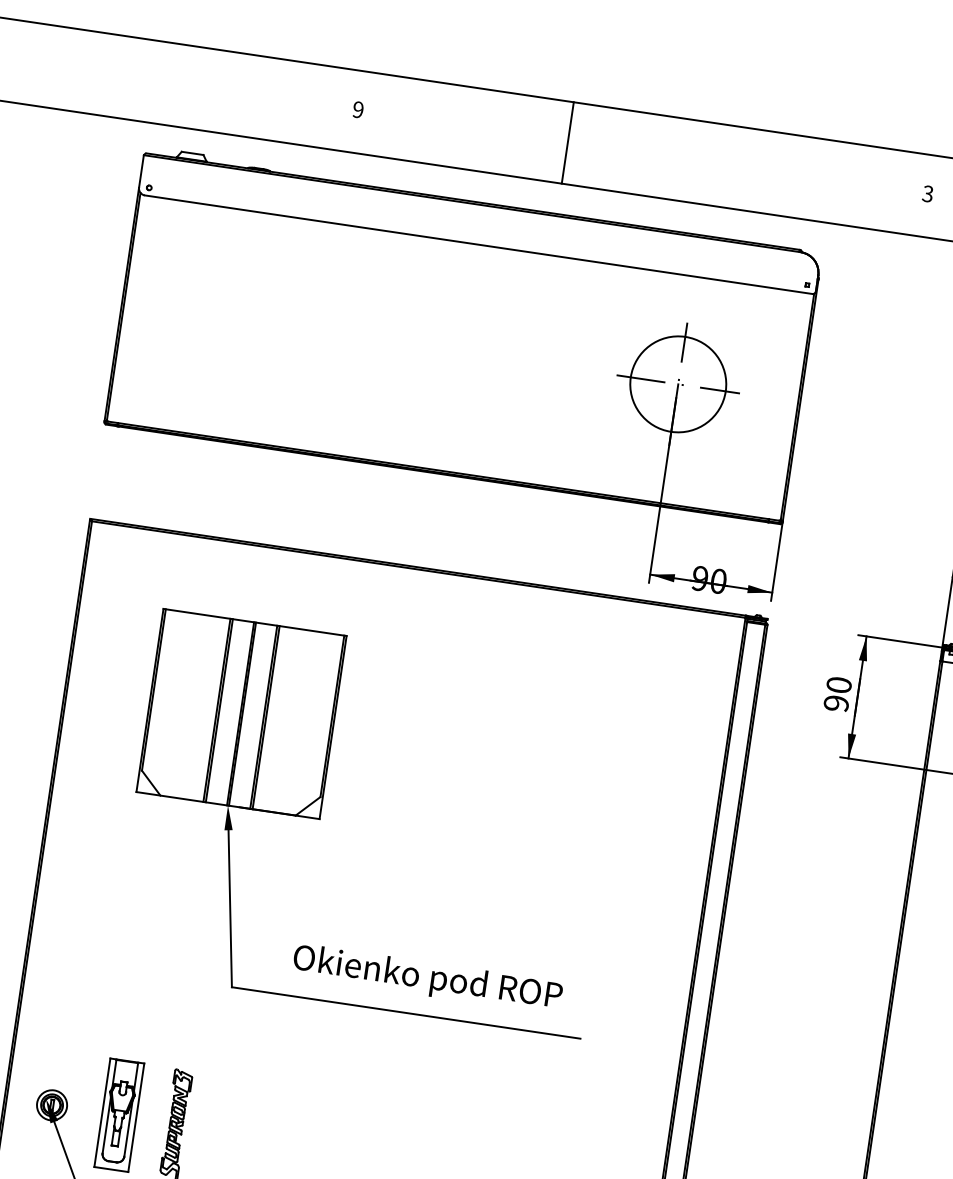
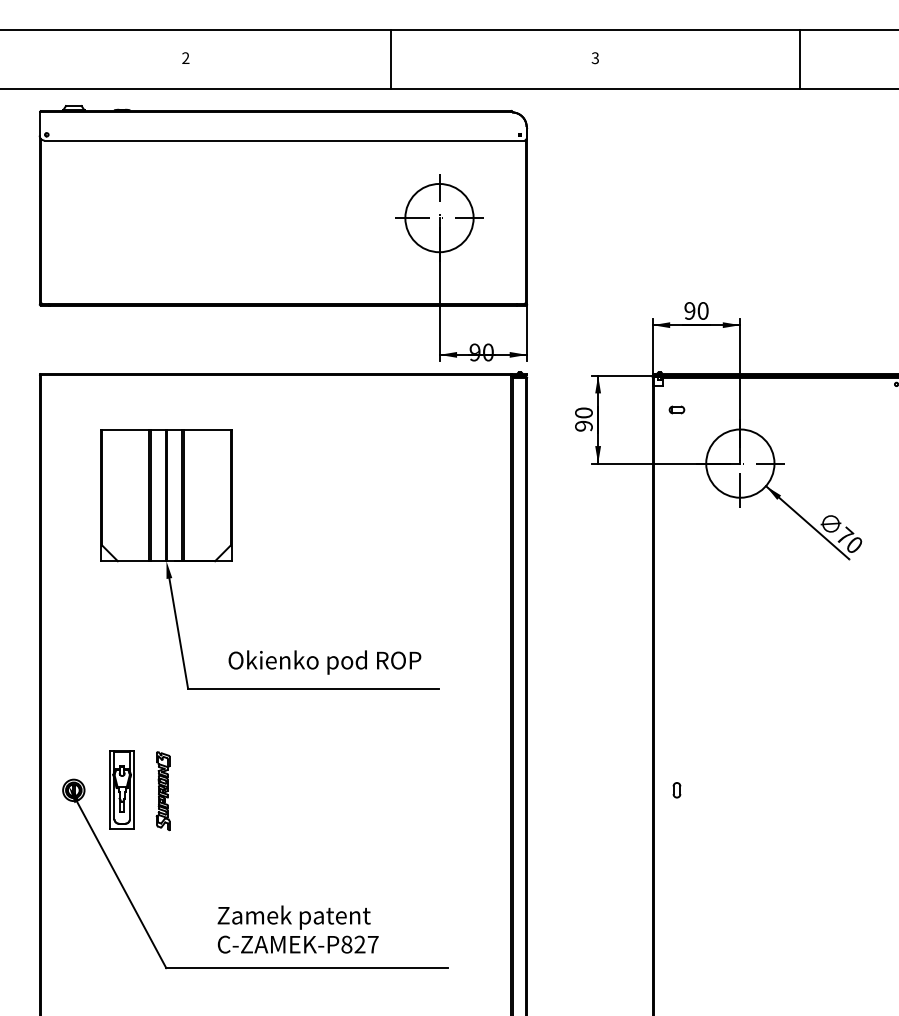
text: (357, 110) -> (185, 58), 9 -> 2
line: (567, 142) -> (390, 59), moved

